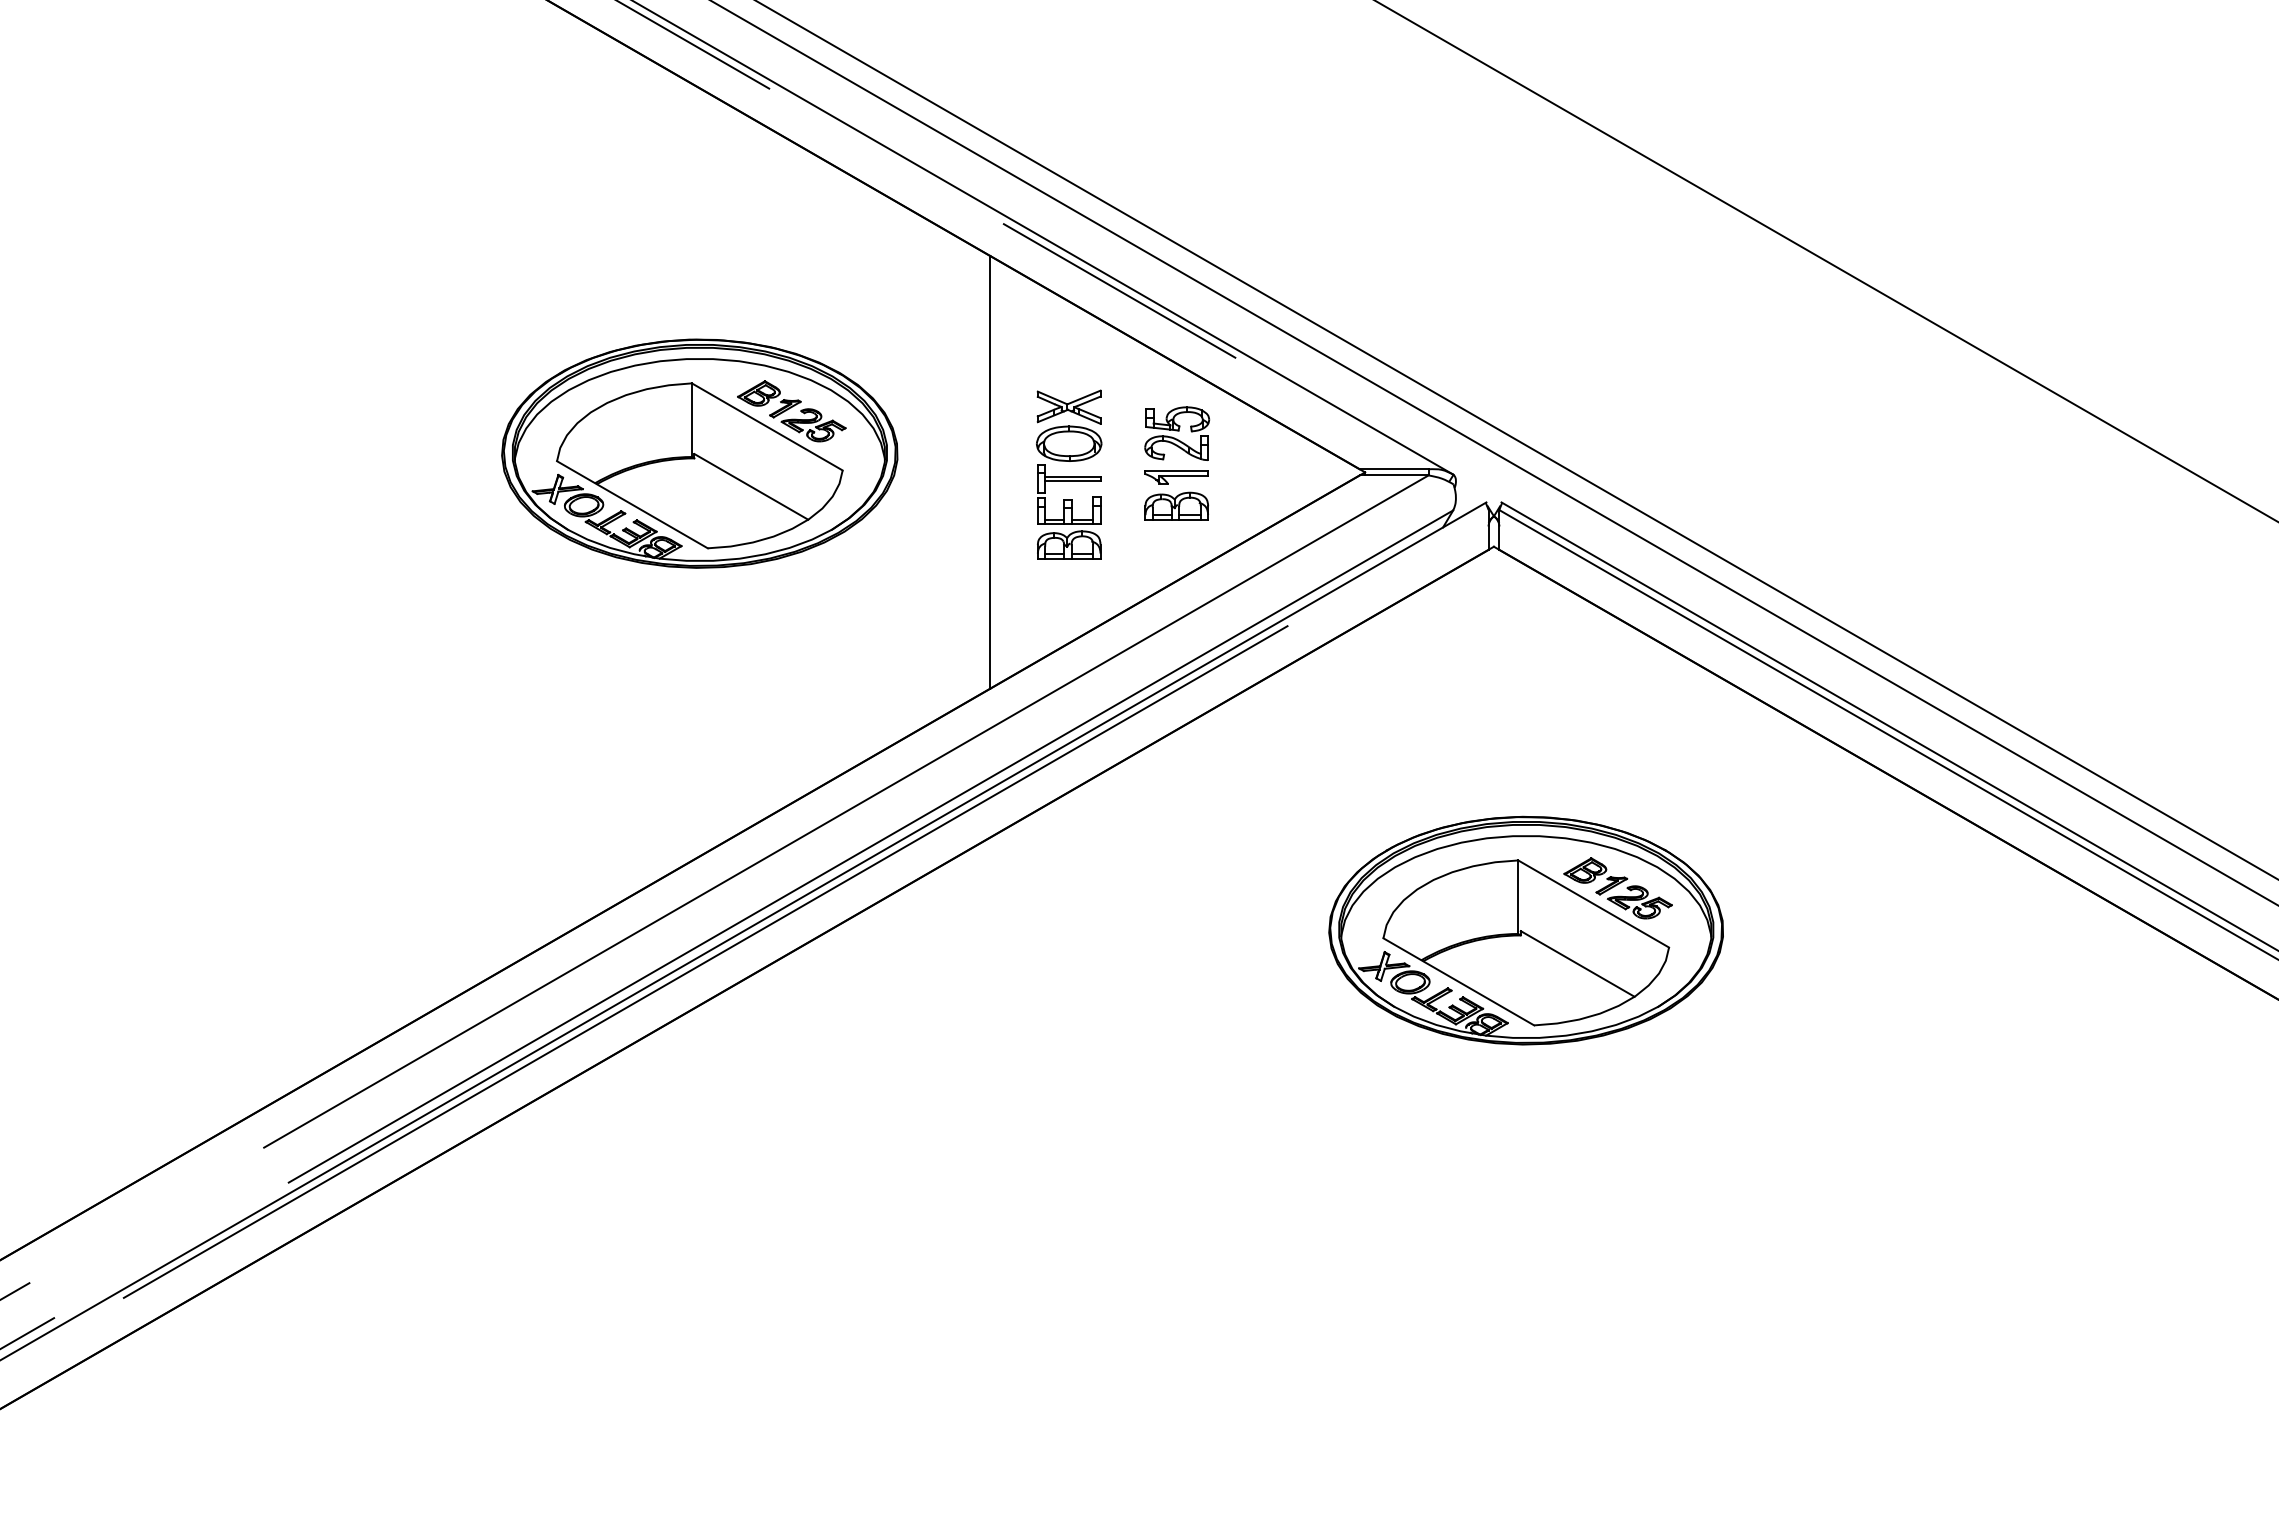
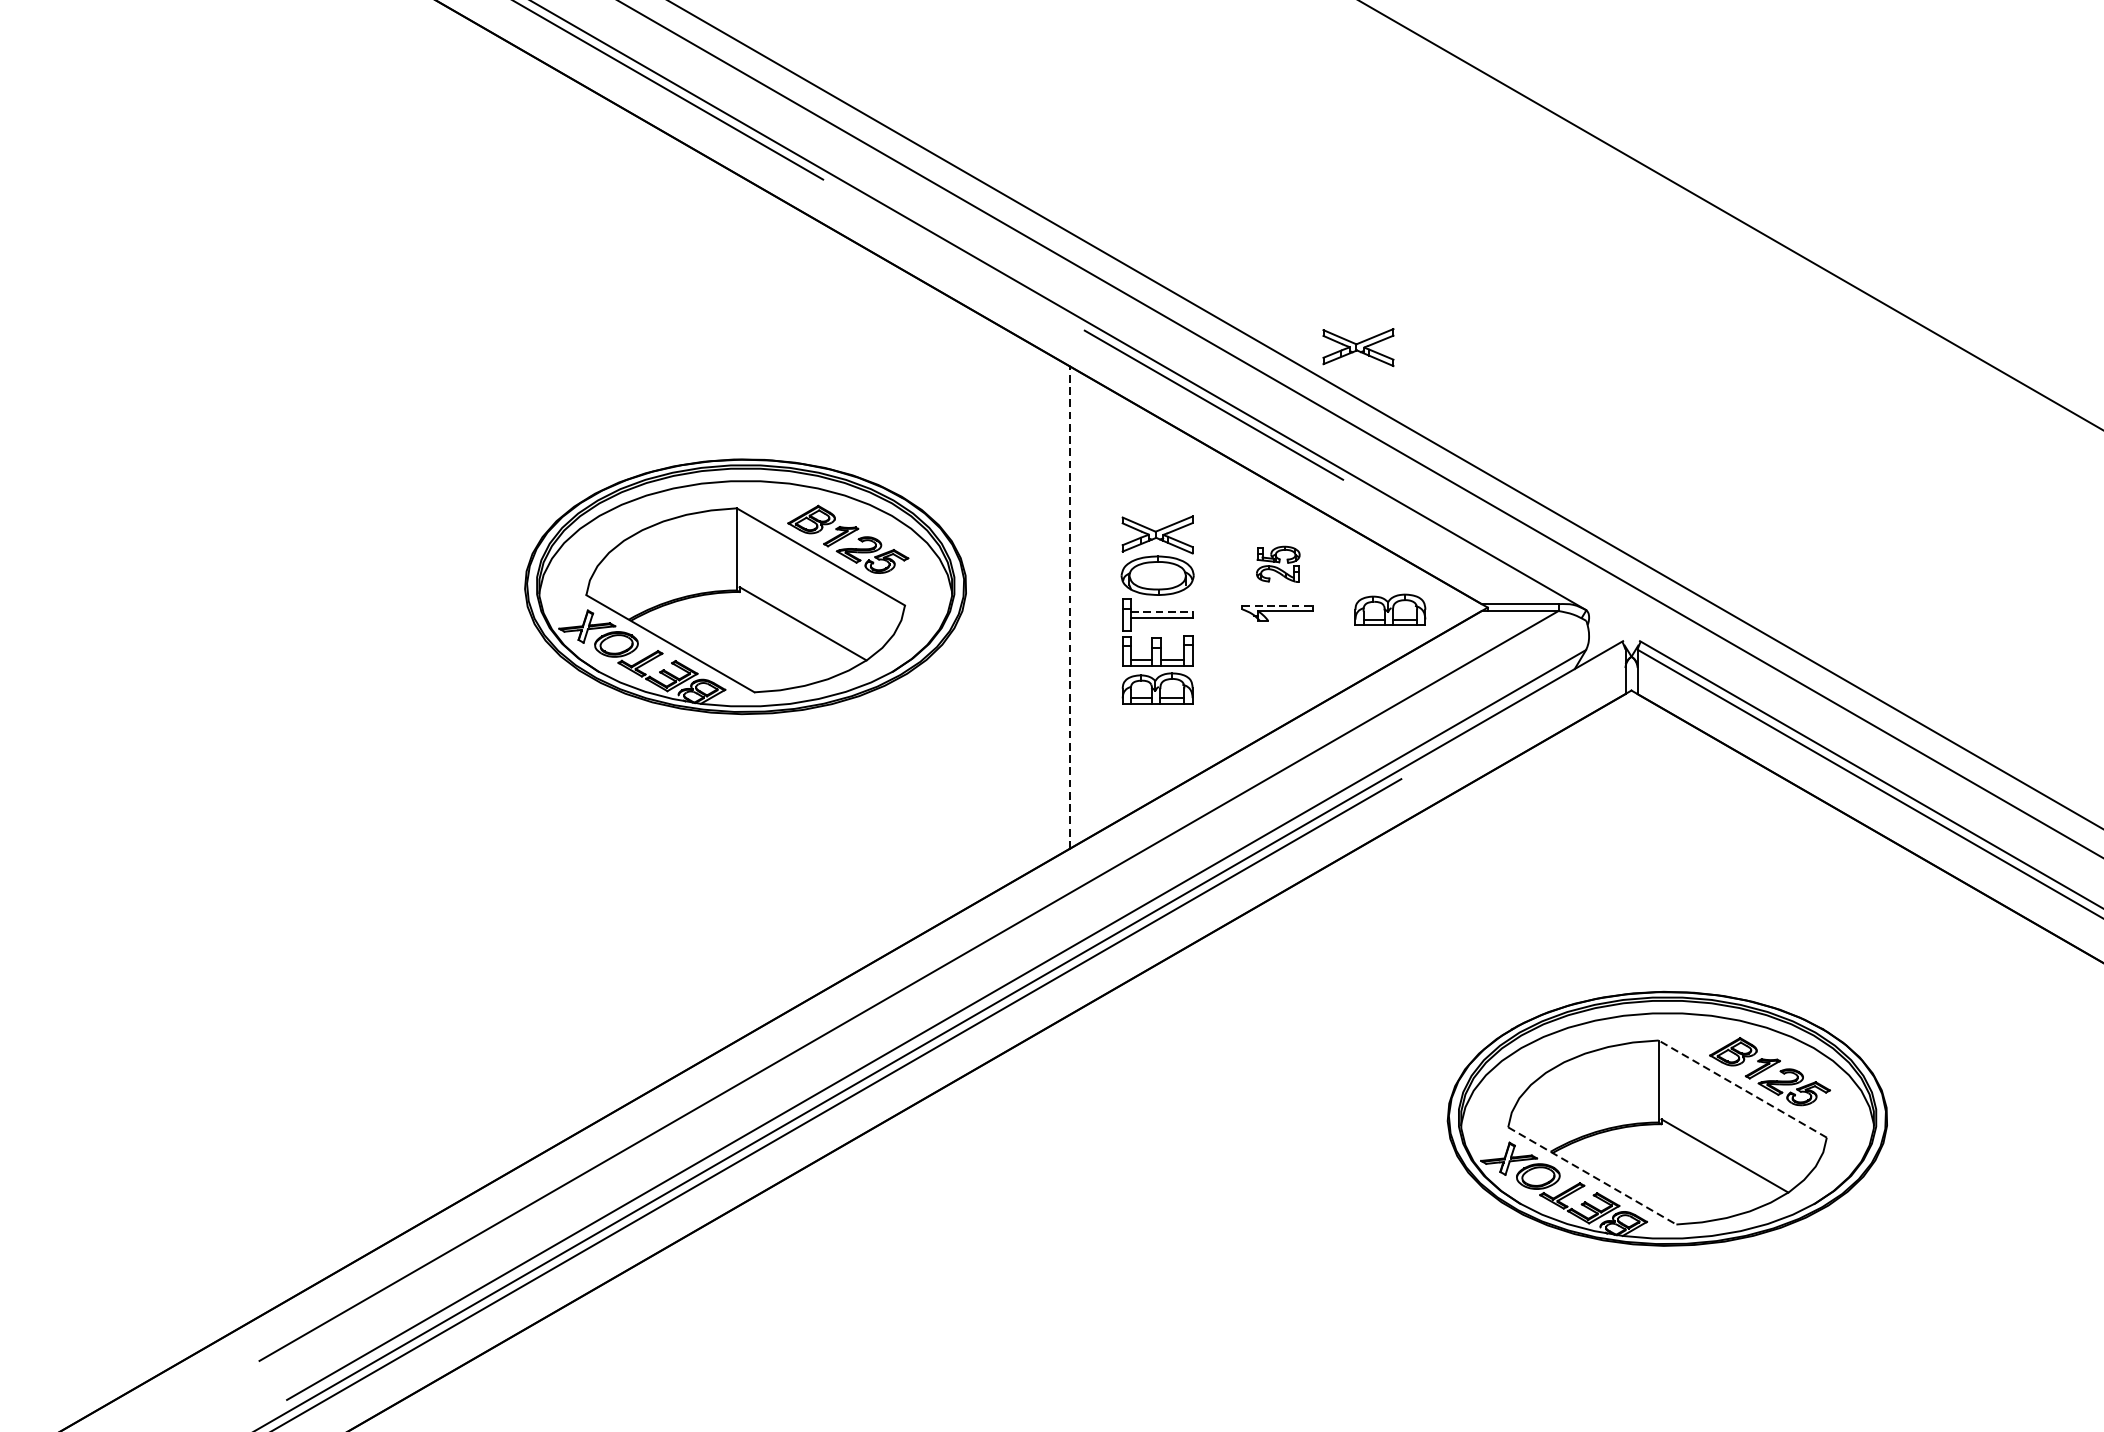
part: (1248, 238) -> (1357, 346), added
part: (1177, 433) -> (1278, 564), size x0.6
line: (990, 471) -> (1069, 606), solid -> dashed
line: (1176, 471) -> (1277, 606), solid -> dashed
line: (1072, 476) -> (1161, 612), solid -> dashed
part: (1176, 505) -> (1390, 608), moved
line: (1593, 903) -> (1742, 1088), solid -> dashed
line: (1459, 982) -> (1593, 1176), solid -> dashed

